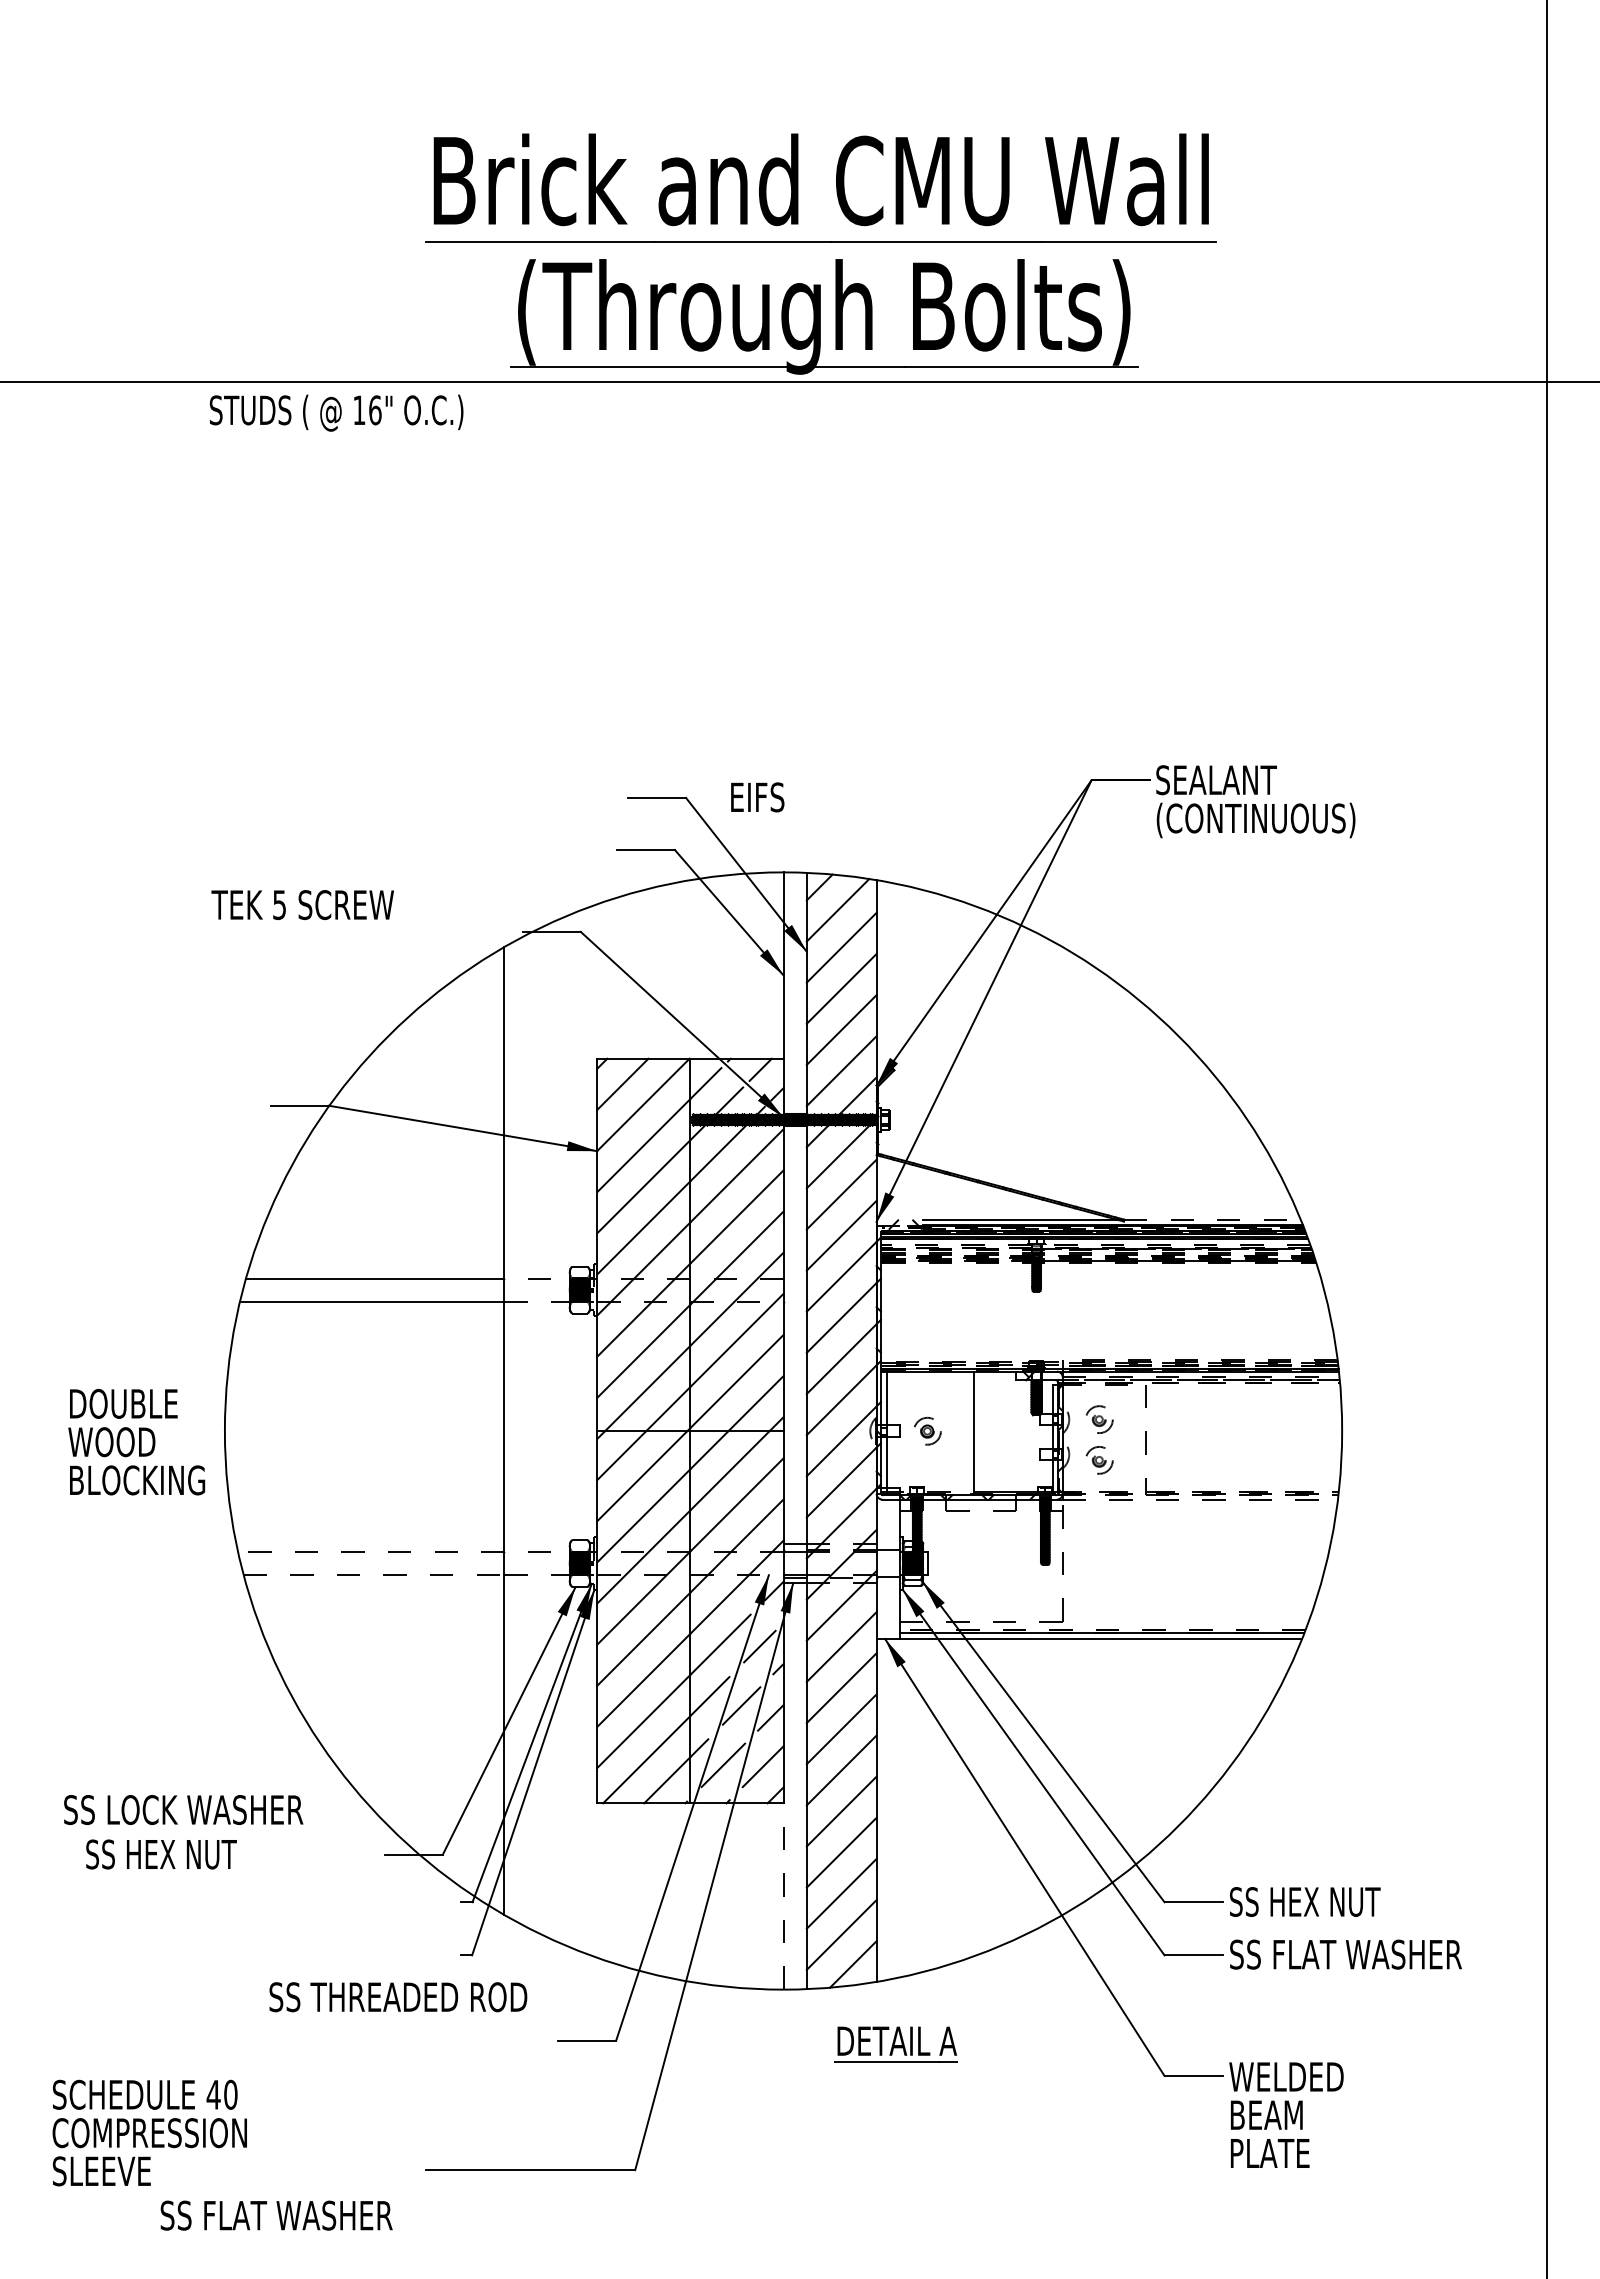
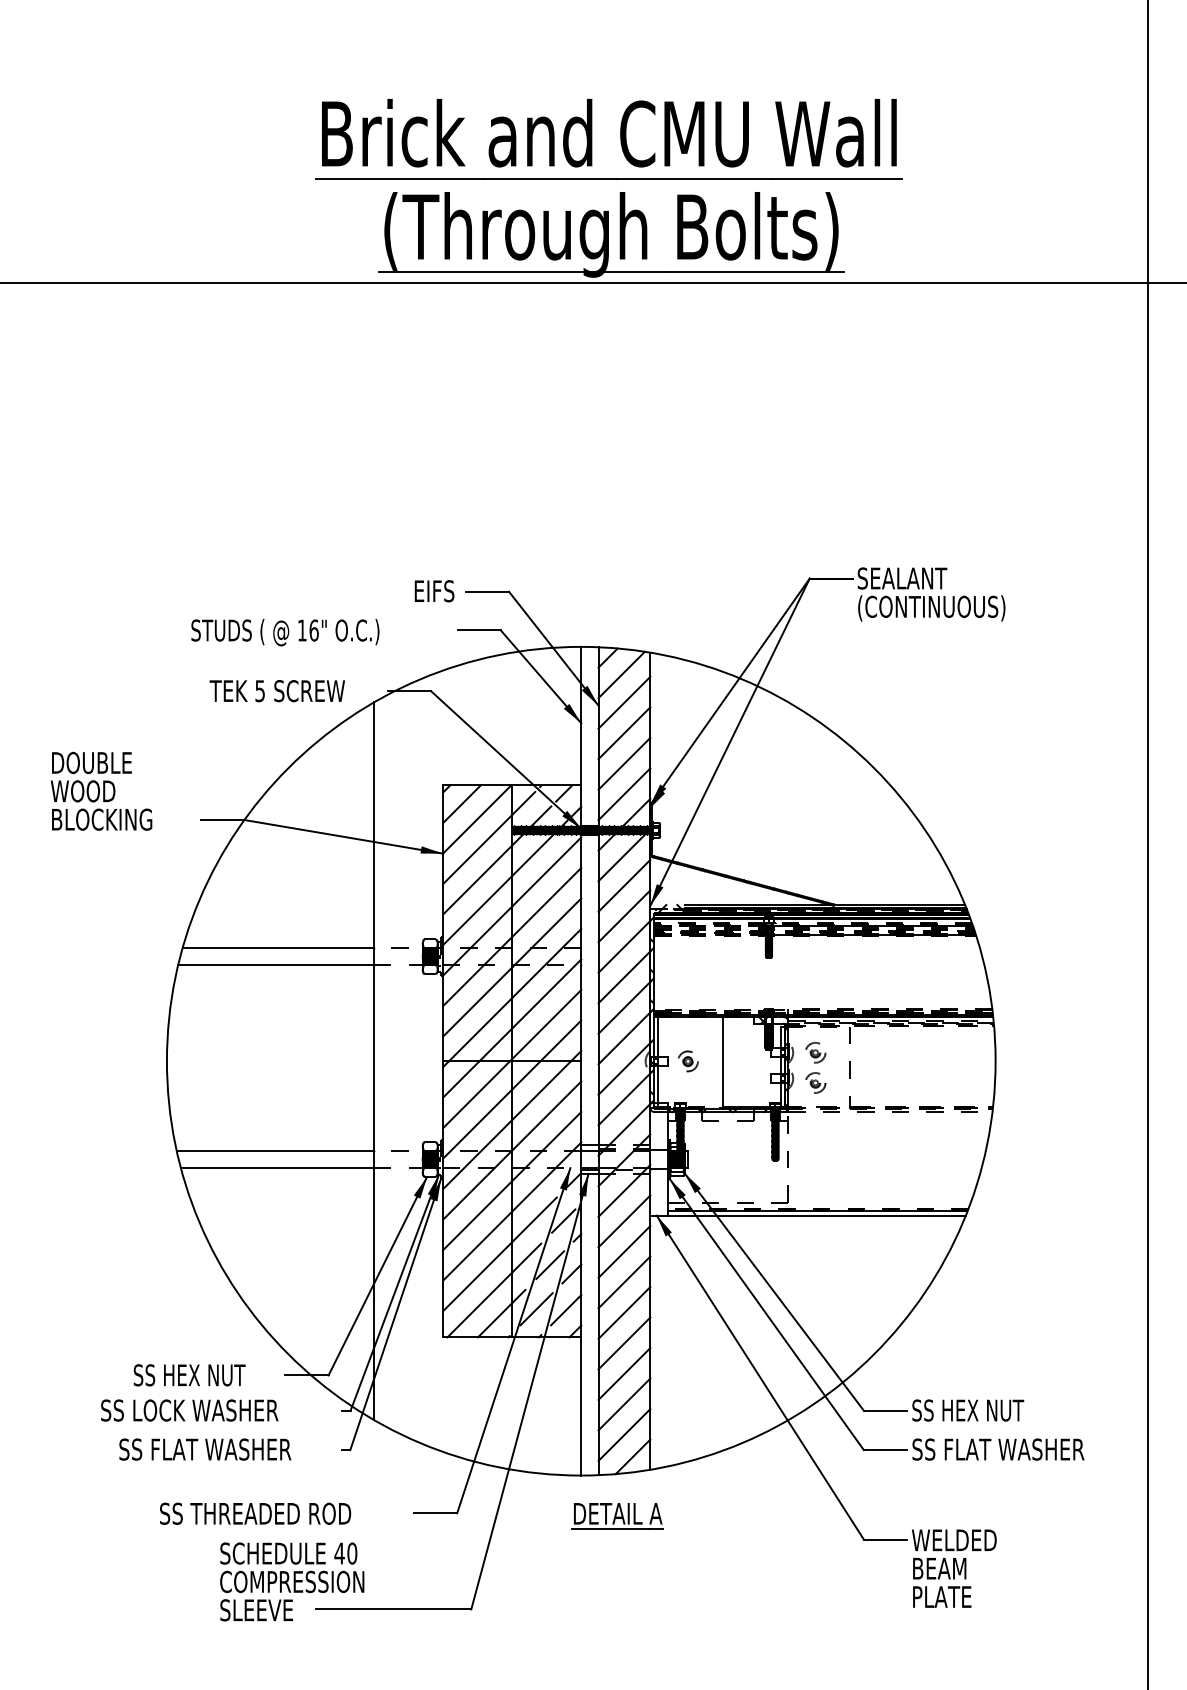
text: (336, 412) -> (285, 632), moved
text: (757, 797) -> (434, 591), moved
text: (302, 905) -> (277, 691), moved
line: (1213, 1220) -> (900, 905), dashed -> solid
text: (136, 1441) -> (101, 790), moved
line: (370, 1551) -> (274, 1150), dashed -> solid
line: (374, 1575) -> (277, 1168), dashed -> solid
text: (183, 1809) -> (189, 1410), moved
text: (161, 1854) -> (189, 1375), moved
line: (783, 1895) -> (581, 1405), dashed -> solid
text: (398, 1997) -> (255, 1514), moved
part: (895, 2044) -> (616, 1516), moved
text: (149, 2132) -> (291, 1581), moved
text: (276, 2215) -> (205, 1449), moved

